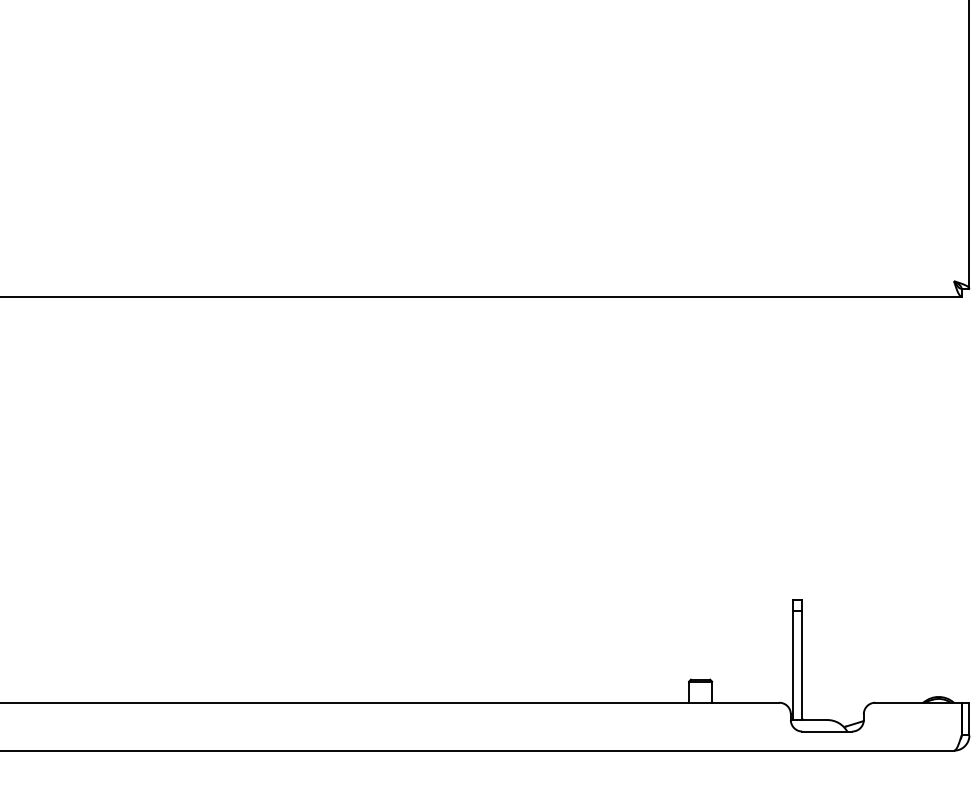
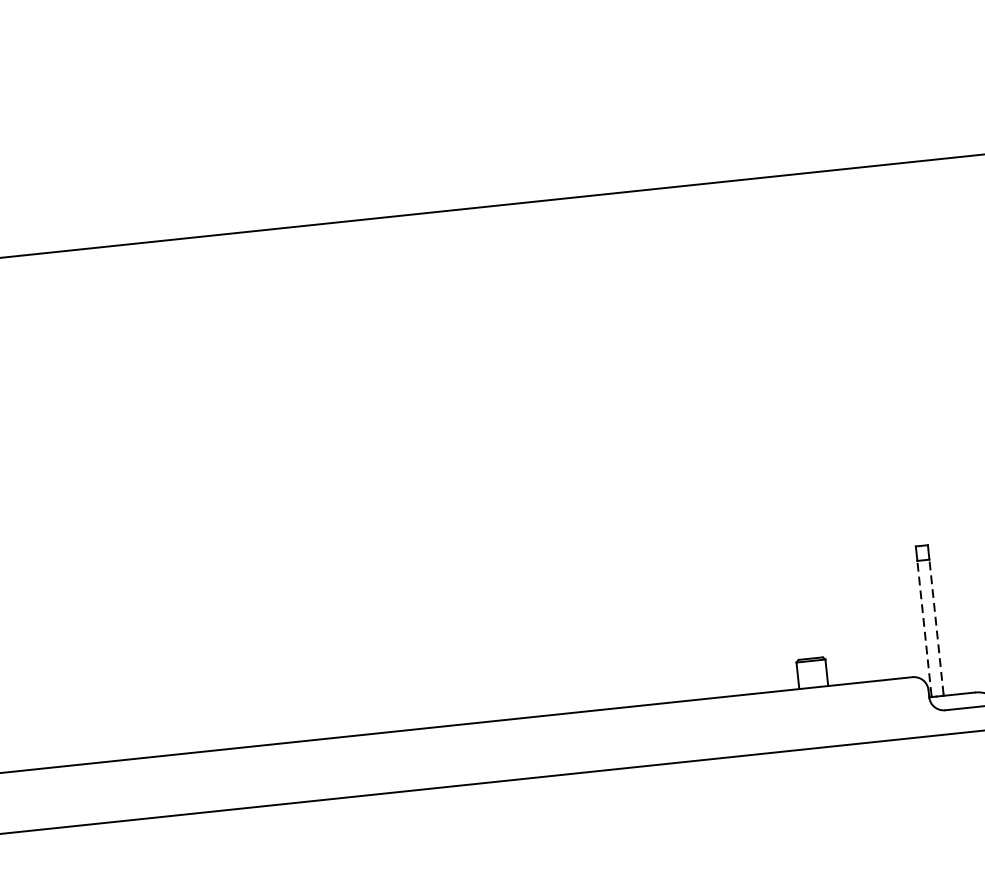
line: (792, 665) -> (924, 628), solid -> dashed
line: (802, 665) -> (936, 627), solid -> dashed

